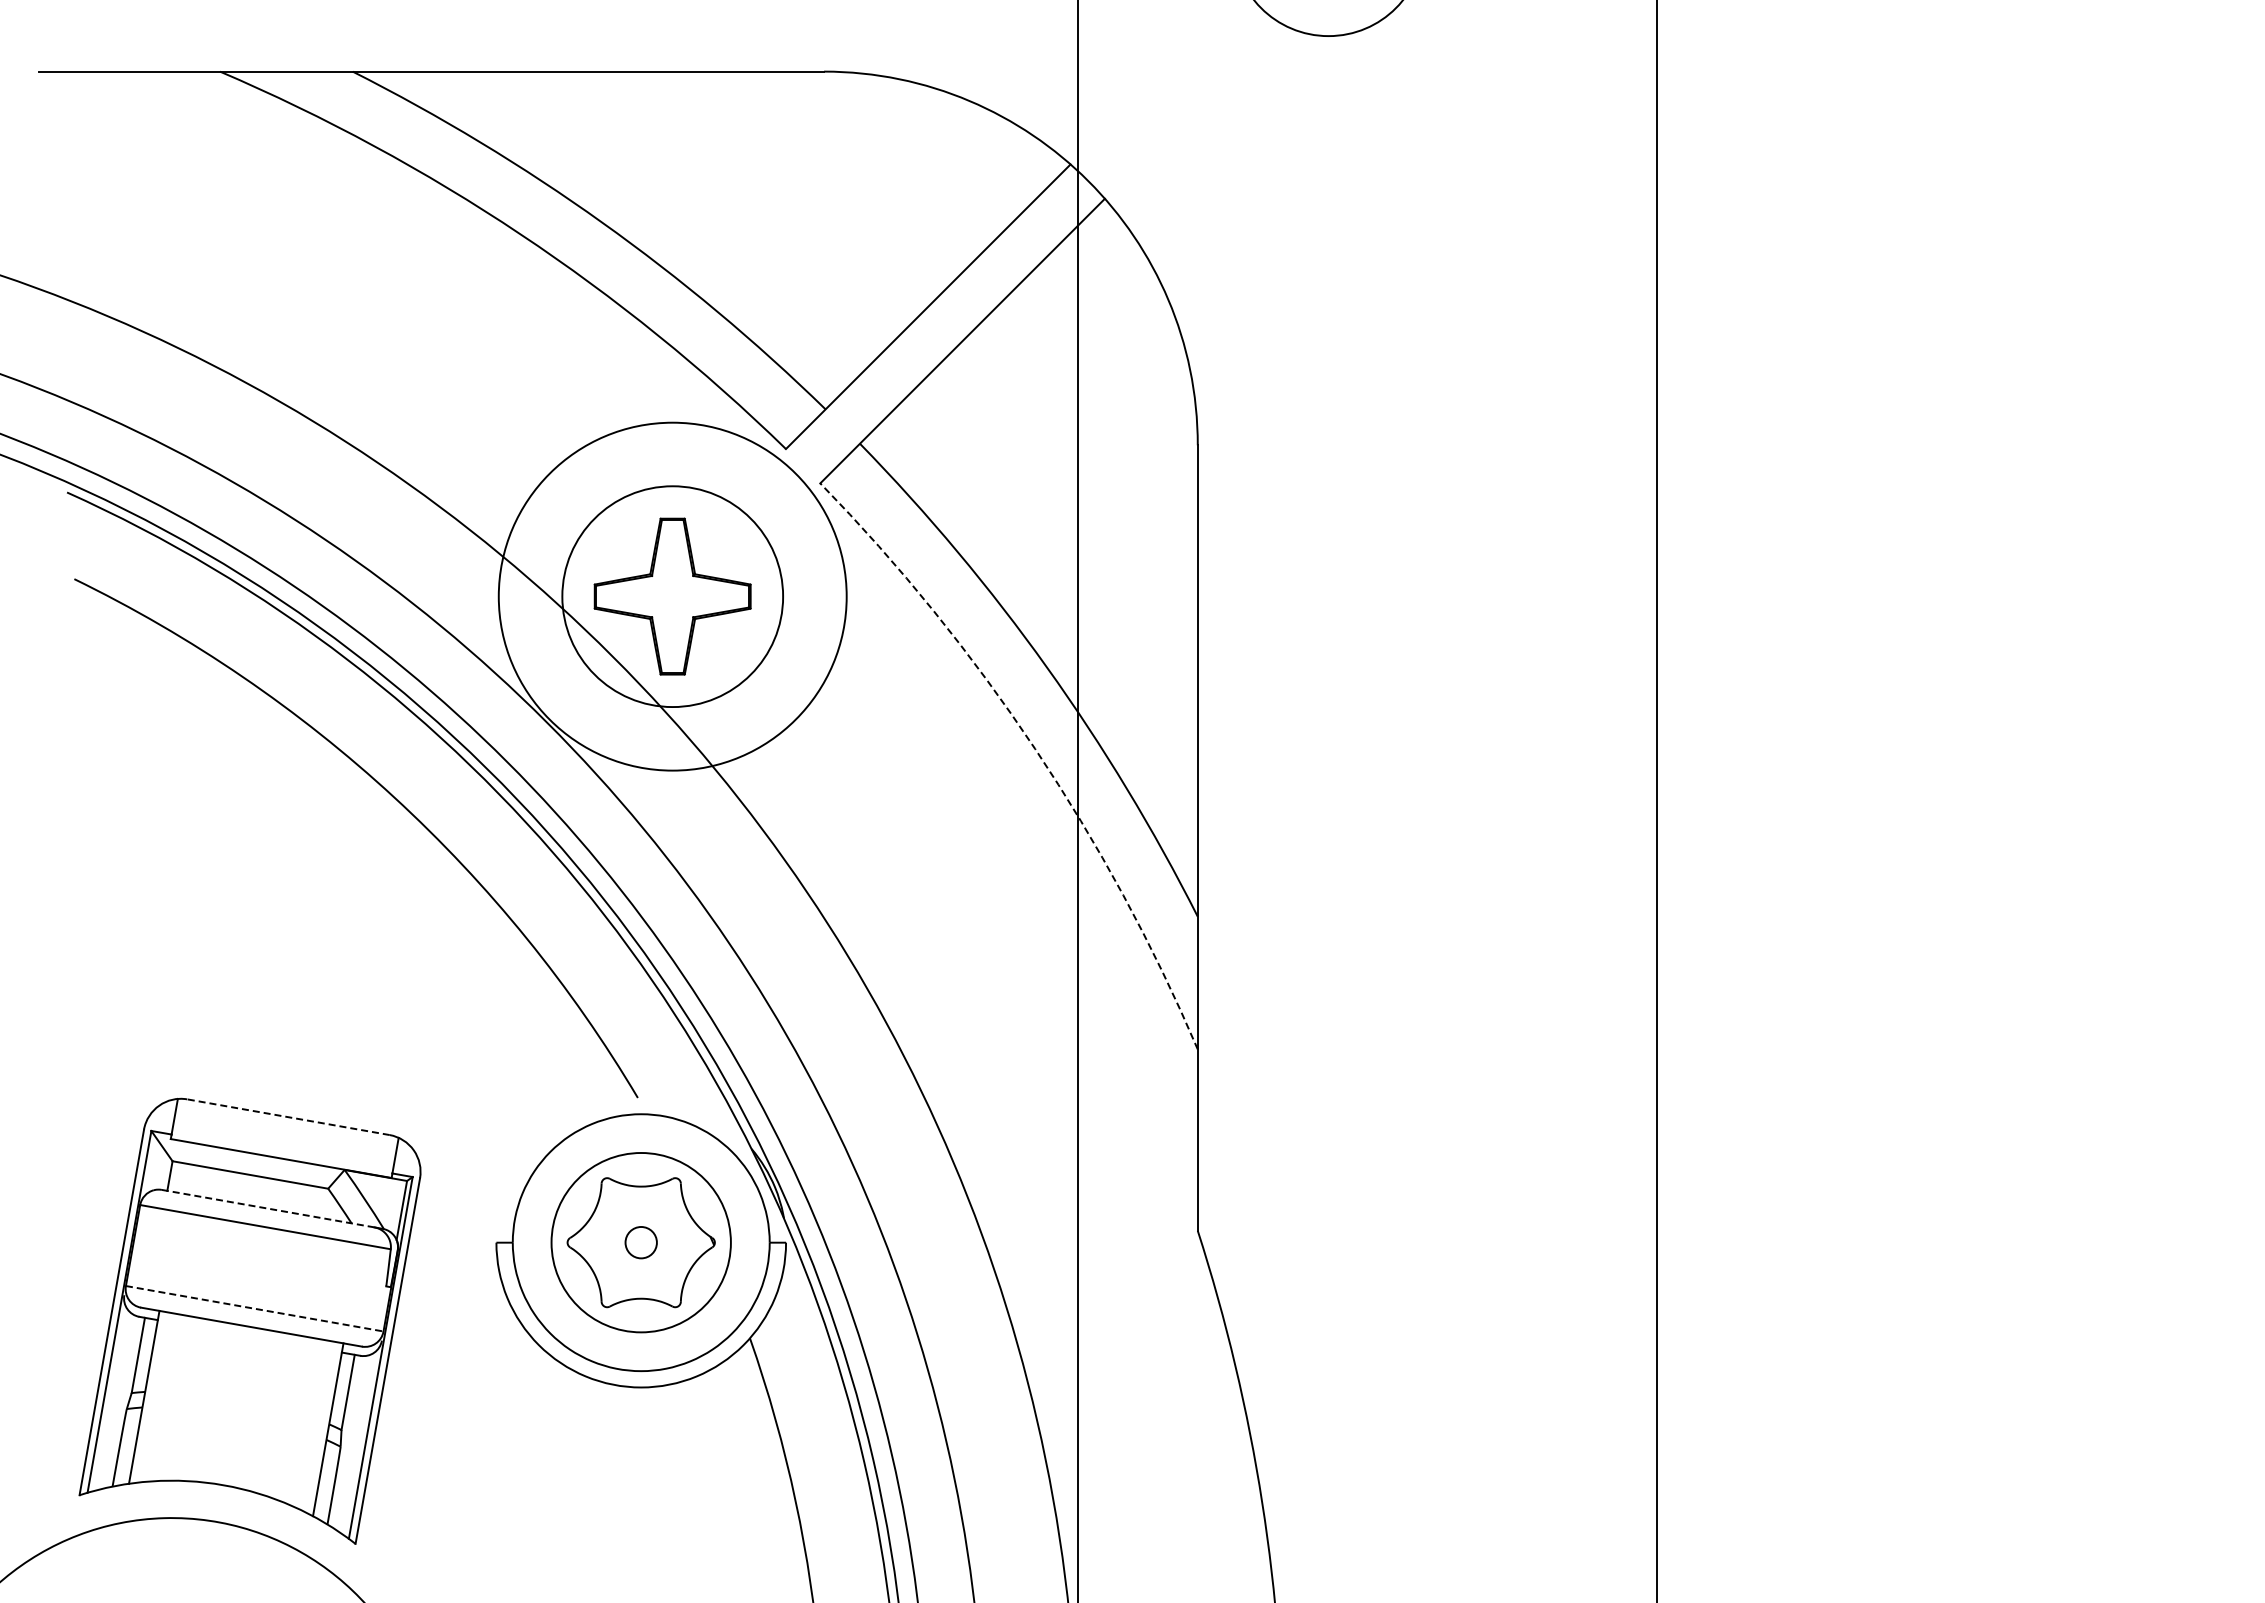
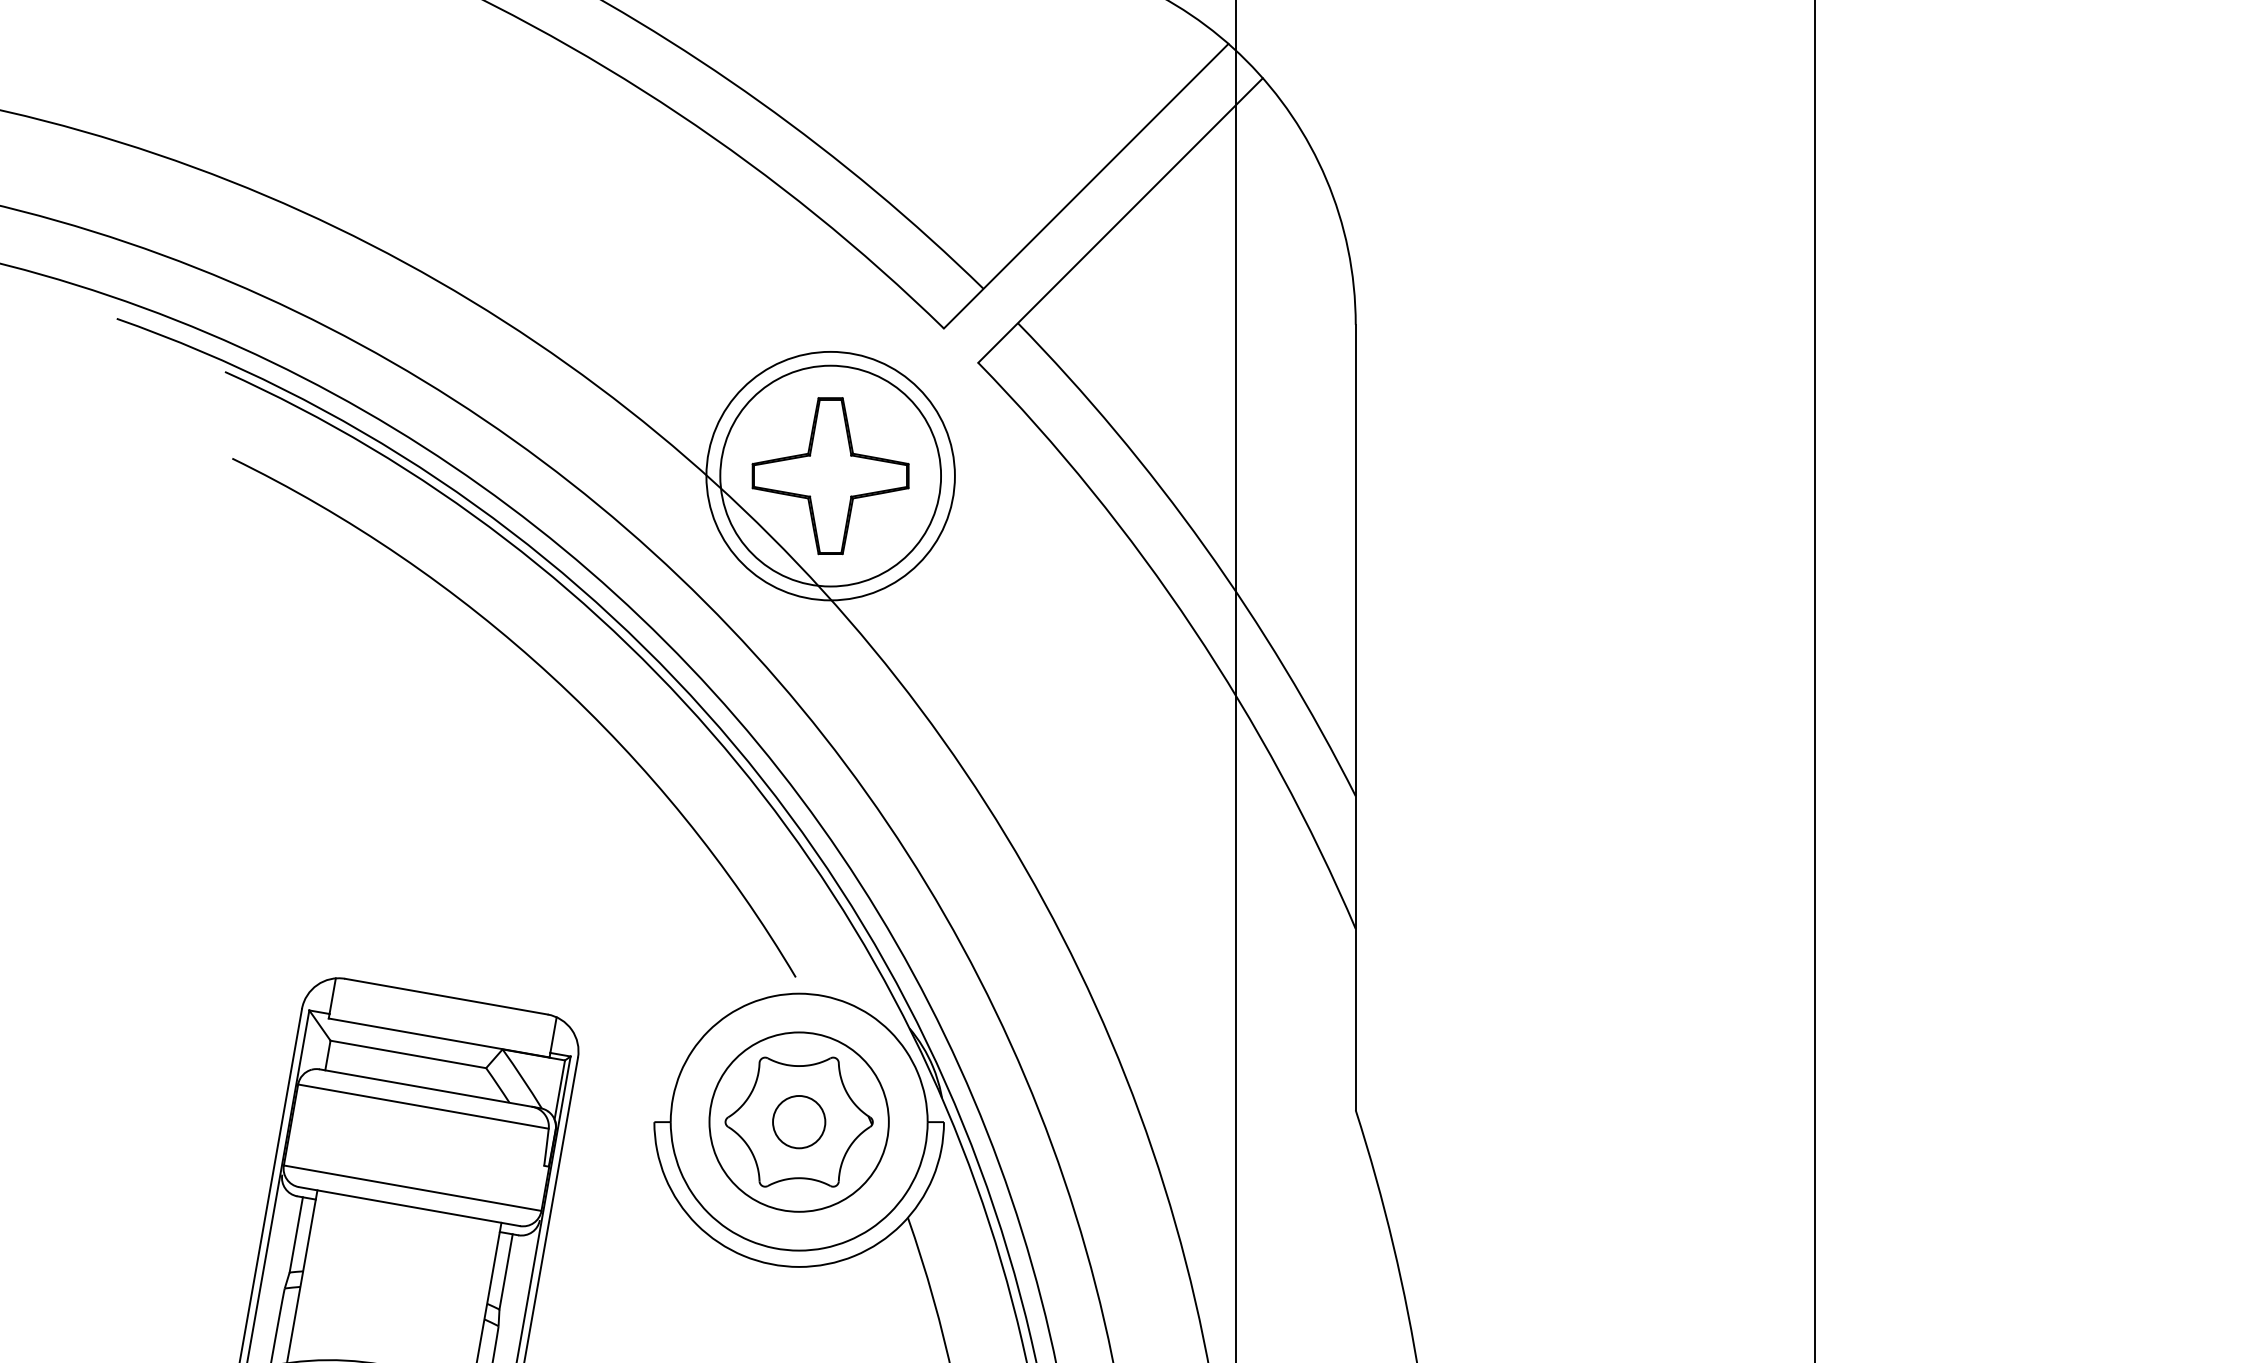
circle: (672, 596) -> (830, 475), size x0.71
arc: (1035, 748) -> (1193, 627), dashed -> solid
line: (288, 1117) -> (446, 996), dashed -> solid
line: (268, 1208) -> (426, 1087), dashed -> solid
circle: (641, 1242) -> (799, 1121), size x1.67
line: (254, 1308) -> (412, 1187), dashed -> solid

